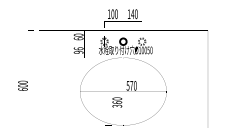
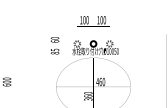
text: (132, 14) -> (101, 20), 140 -> 100
text: (78, 50) -> (54, 51), 96 -> 85
text: (129, 85) -> (98, 81), 570 -> 460

